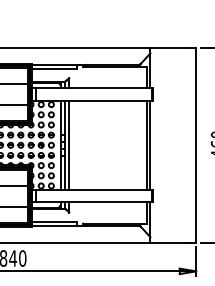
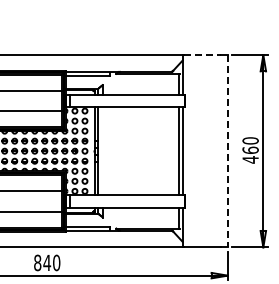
line: (171, 48) -> (203, 55), solid -> dashed
line: (69, 145) -> (102, 151), removed
line: (195, 145) -> (227, 151), solid -> dashed

